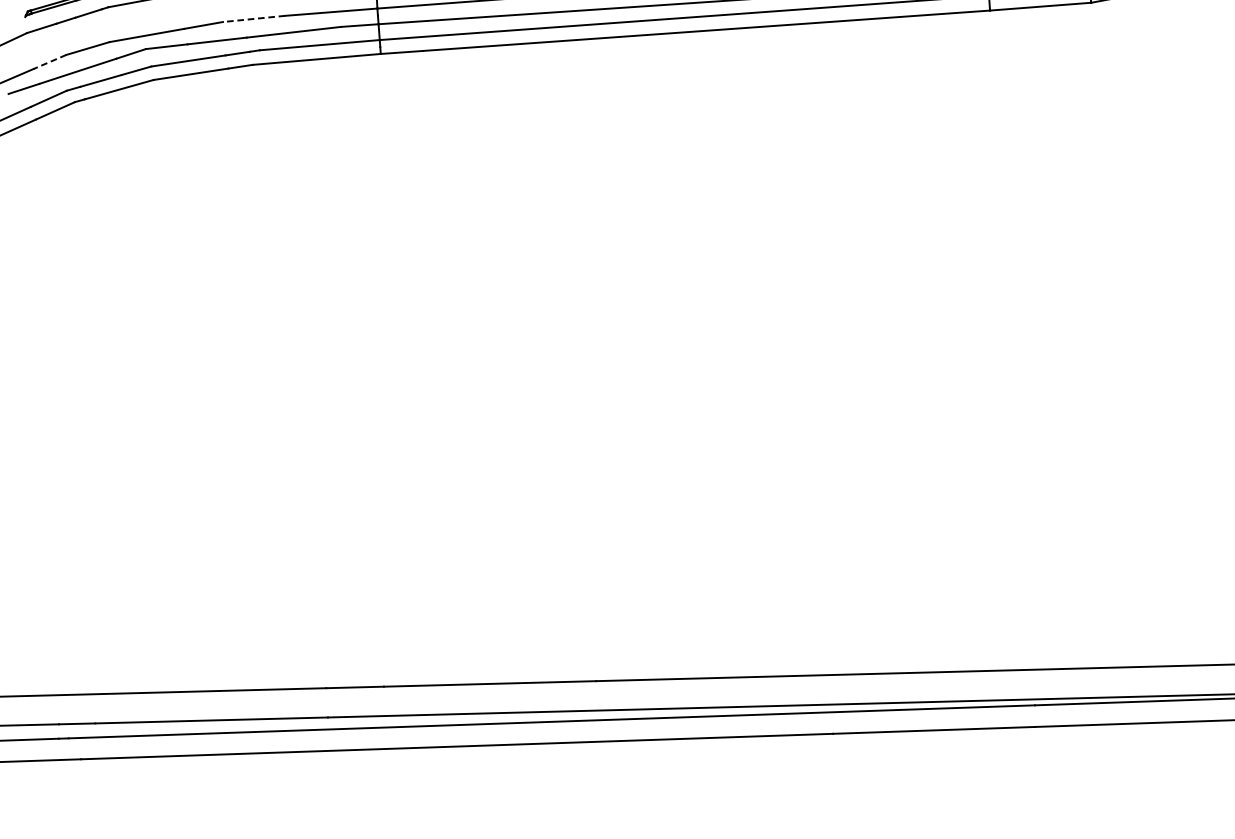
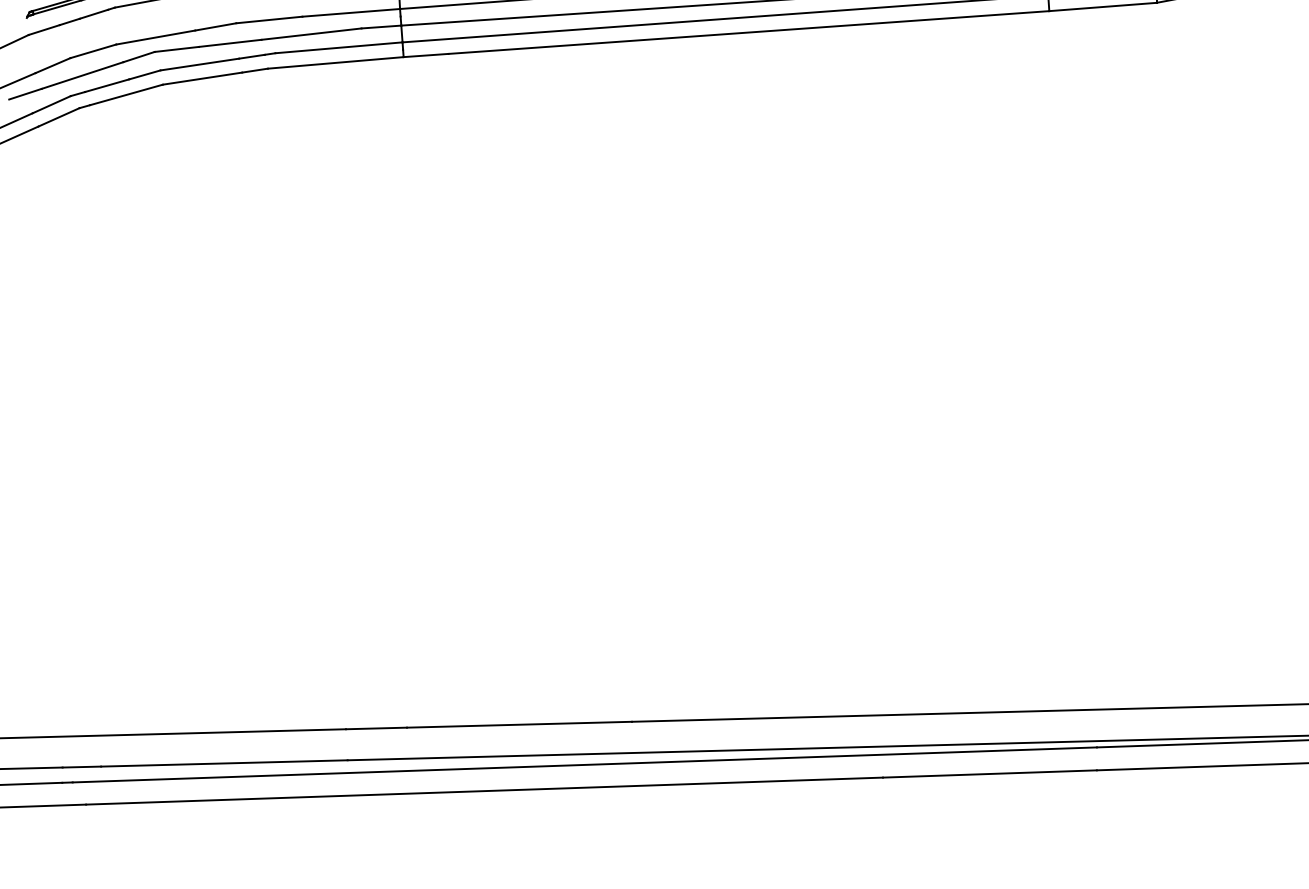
line: (253, 19) -> (268, 20), dashed -> solid
line: (50, 61) -> (53, 65), dashed -> solid

